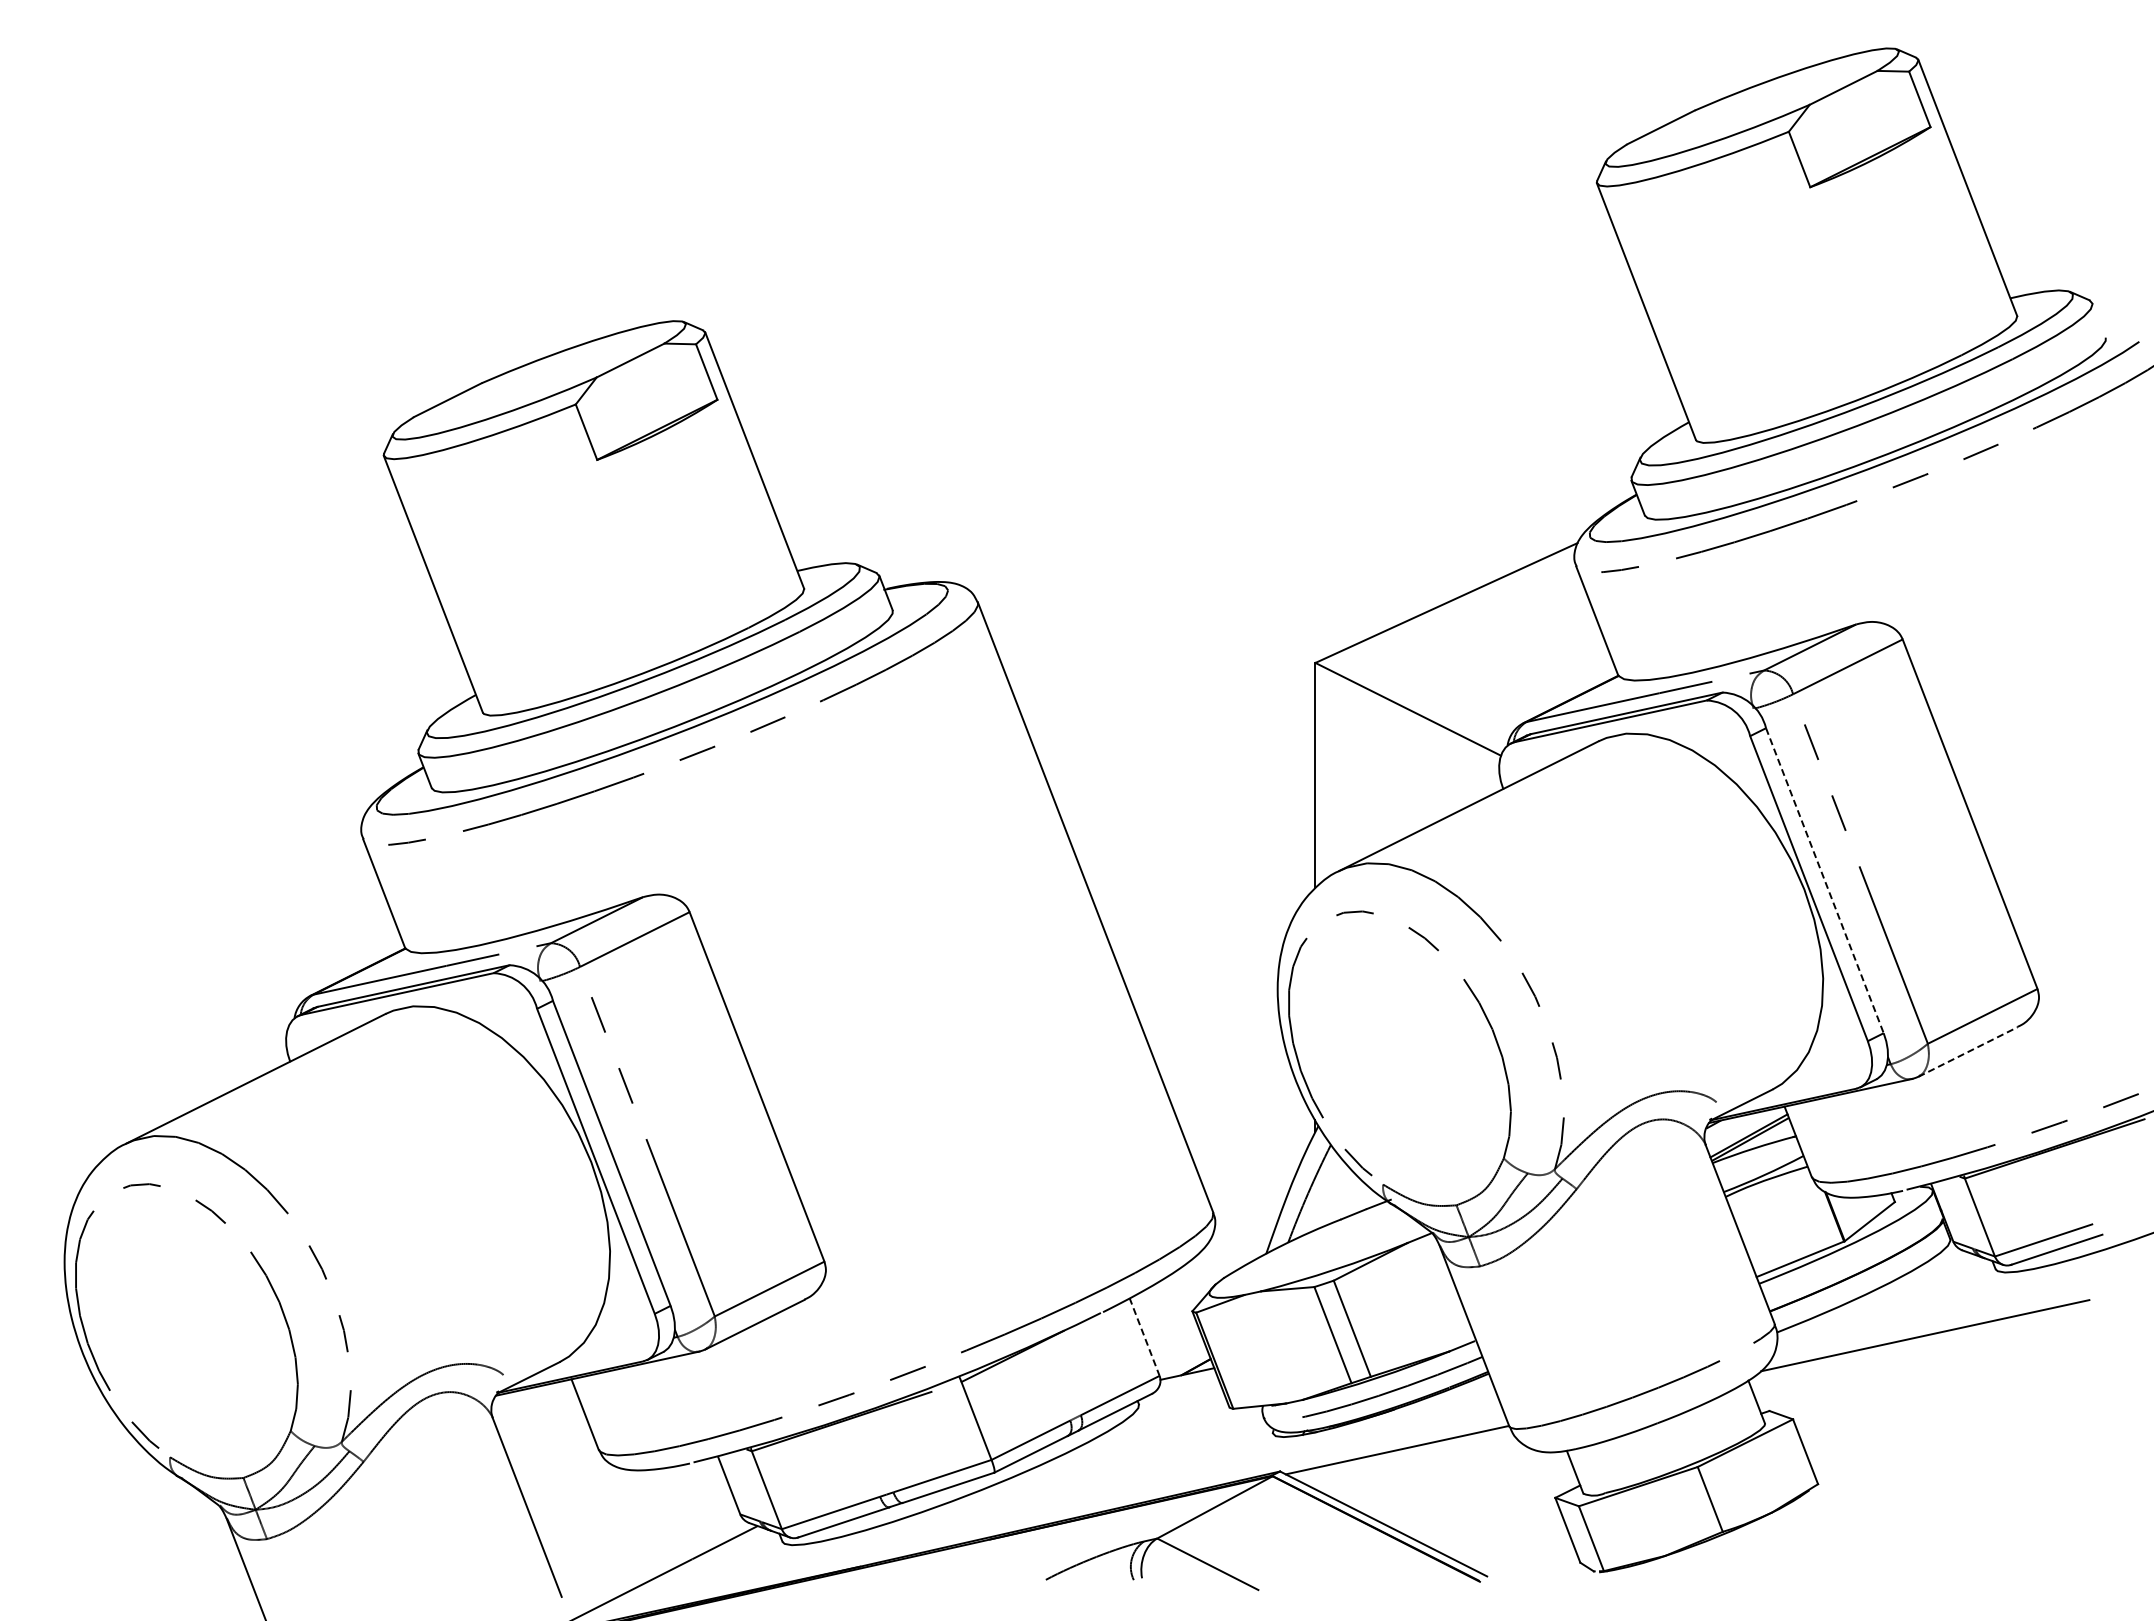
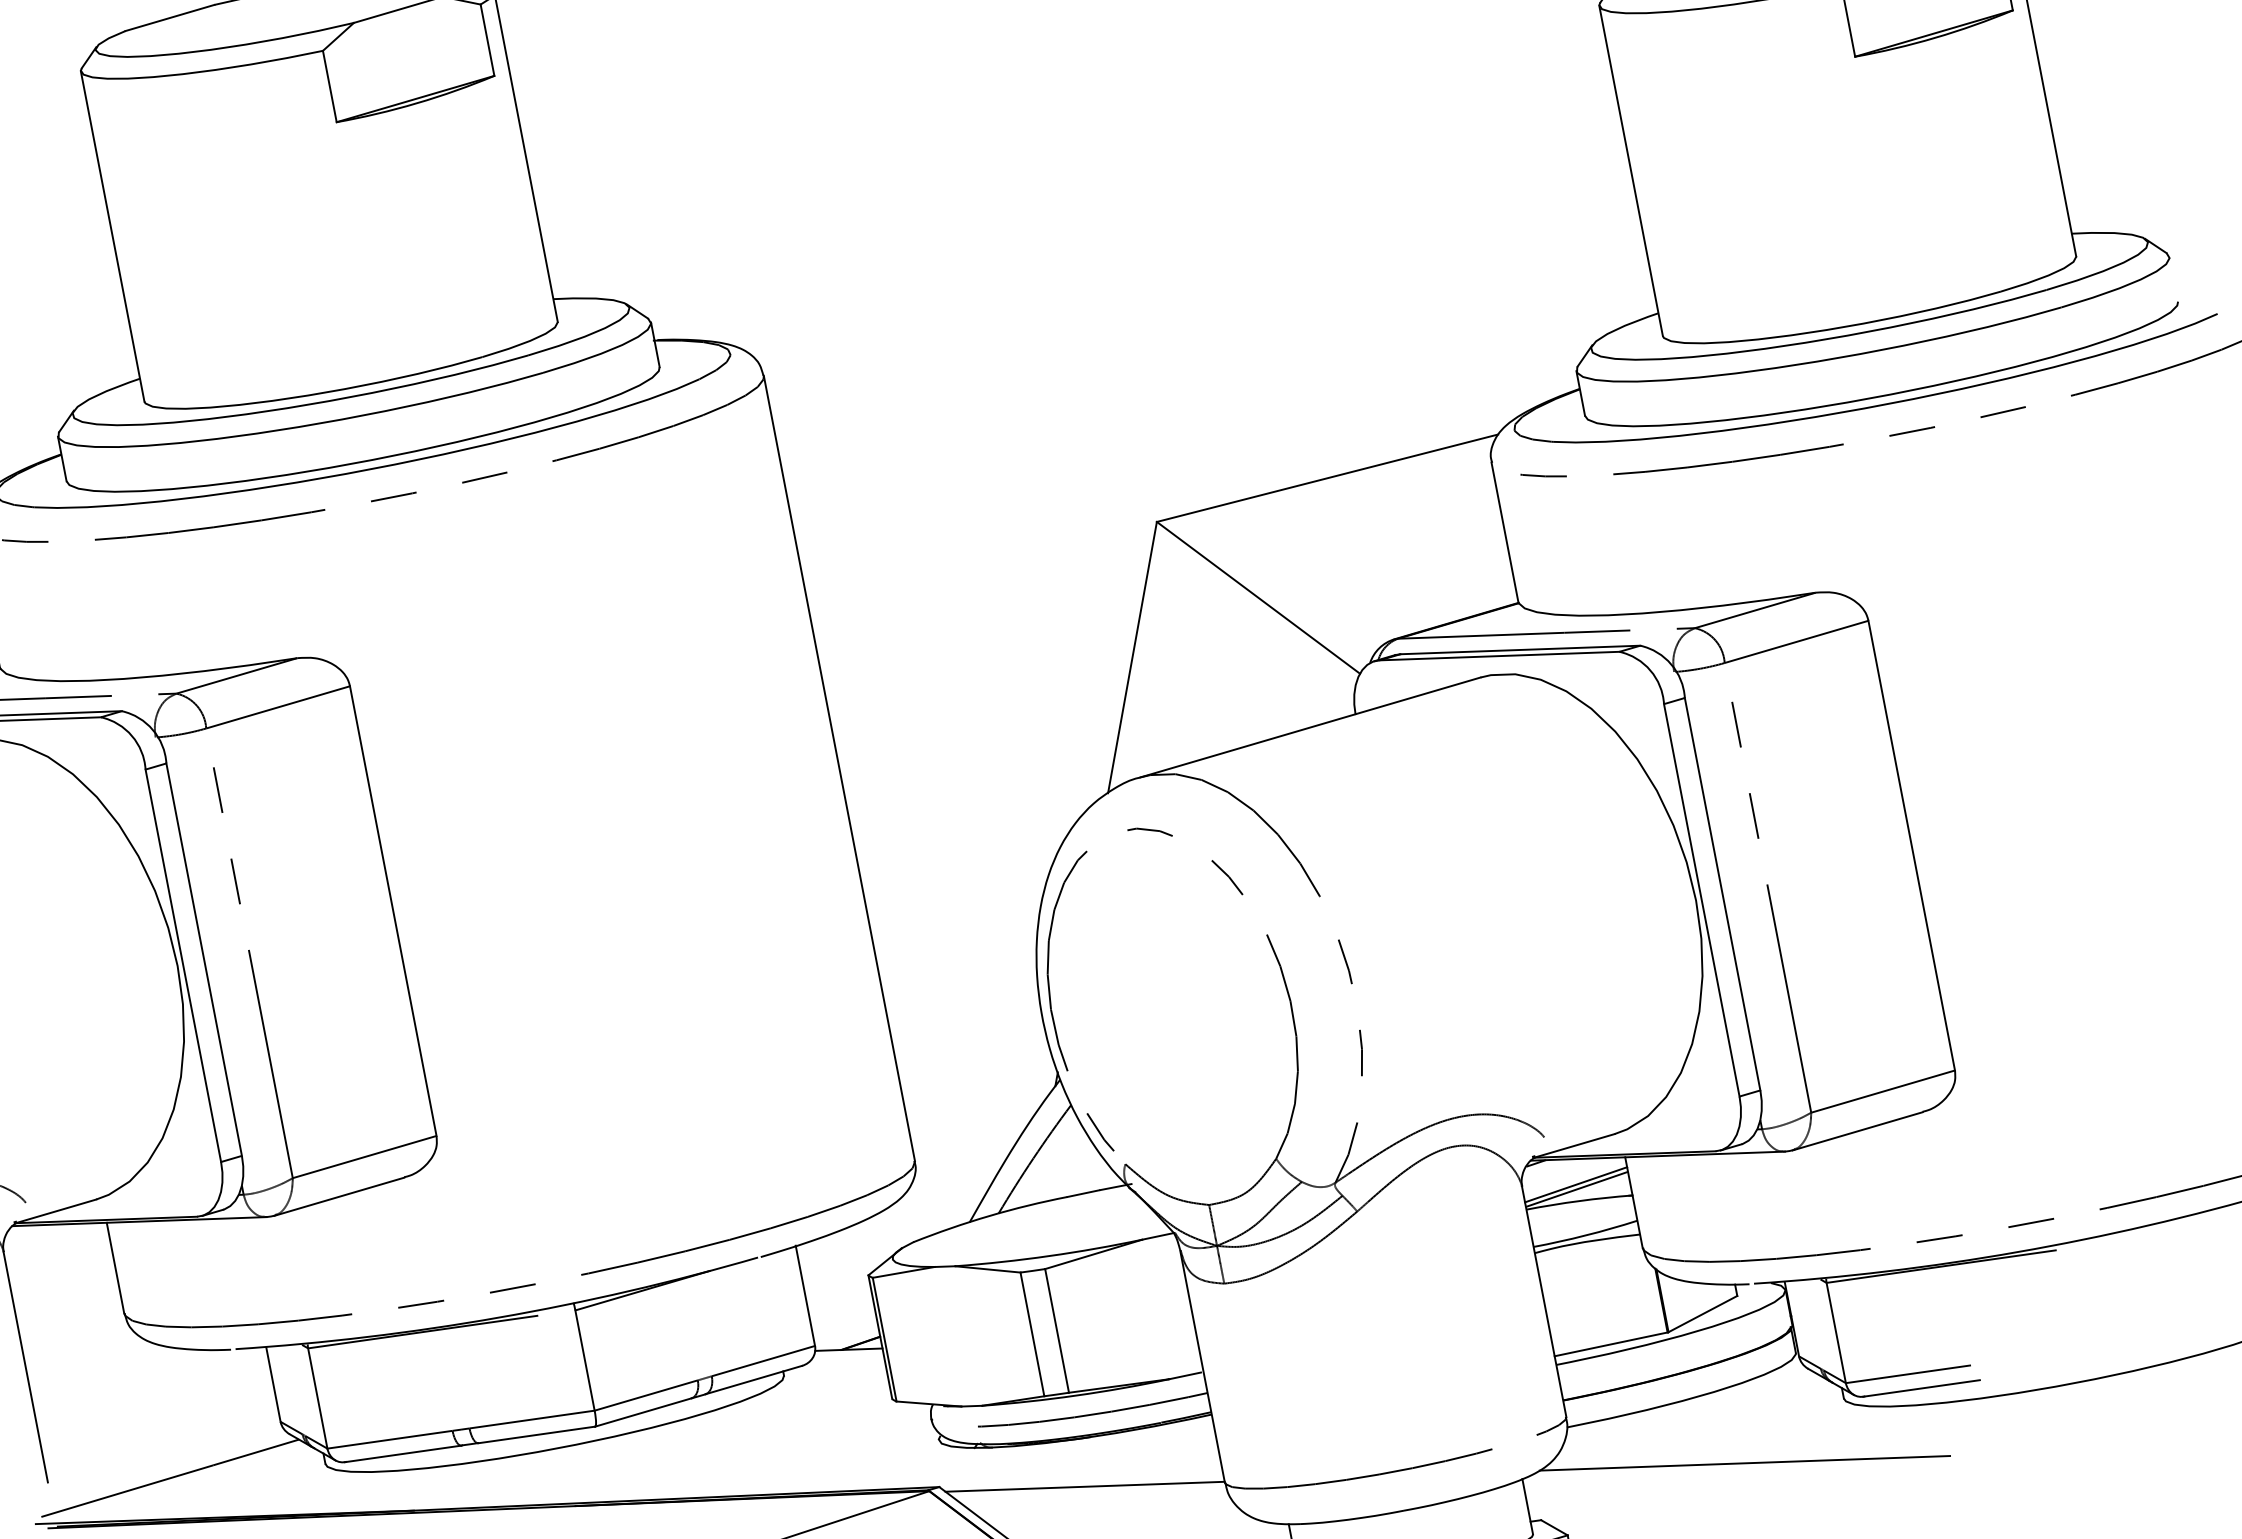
line: (1825, 881) -> (1723, 895), dashed -> solid
line: (1968, 1051) -> (1858, 1130), dashed -> solid
line: (1144, 1336) -> (805, 1295), dashed -> solid

